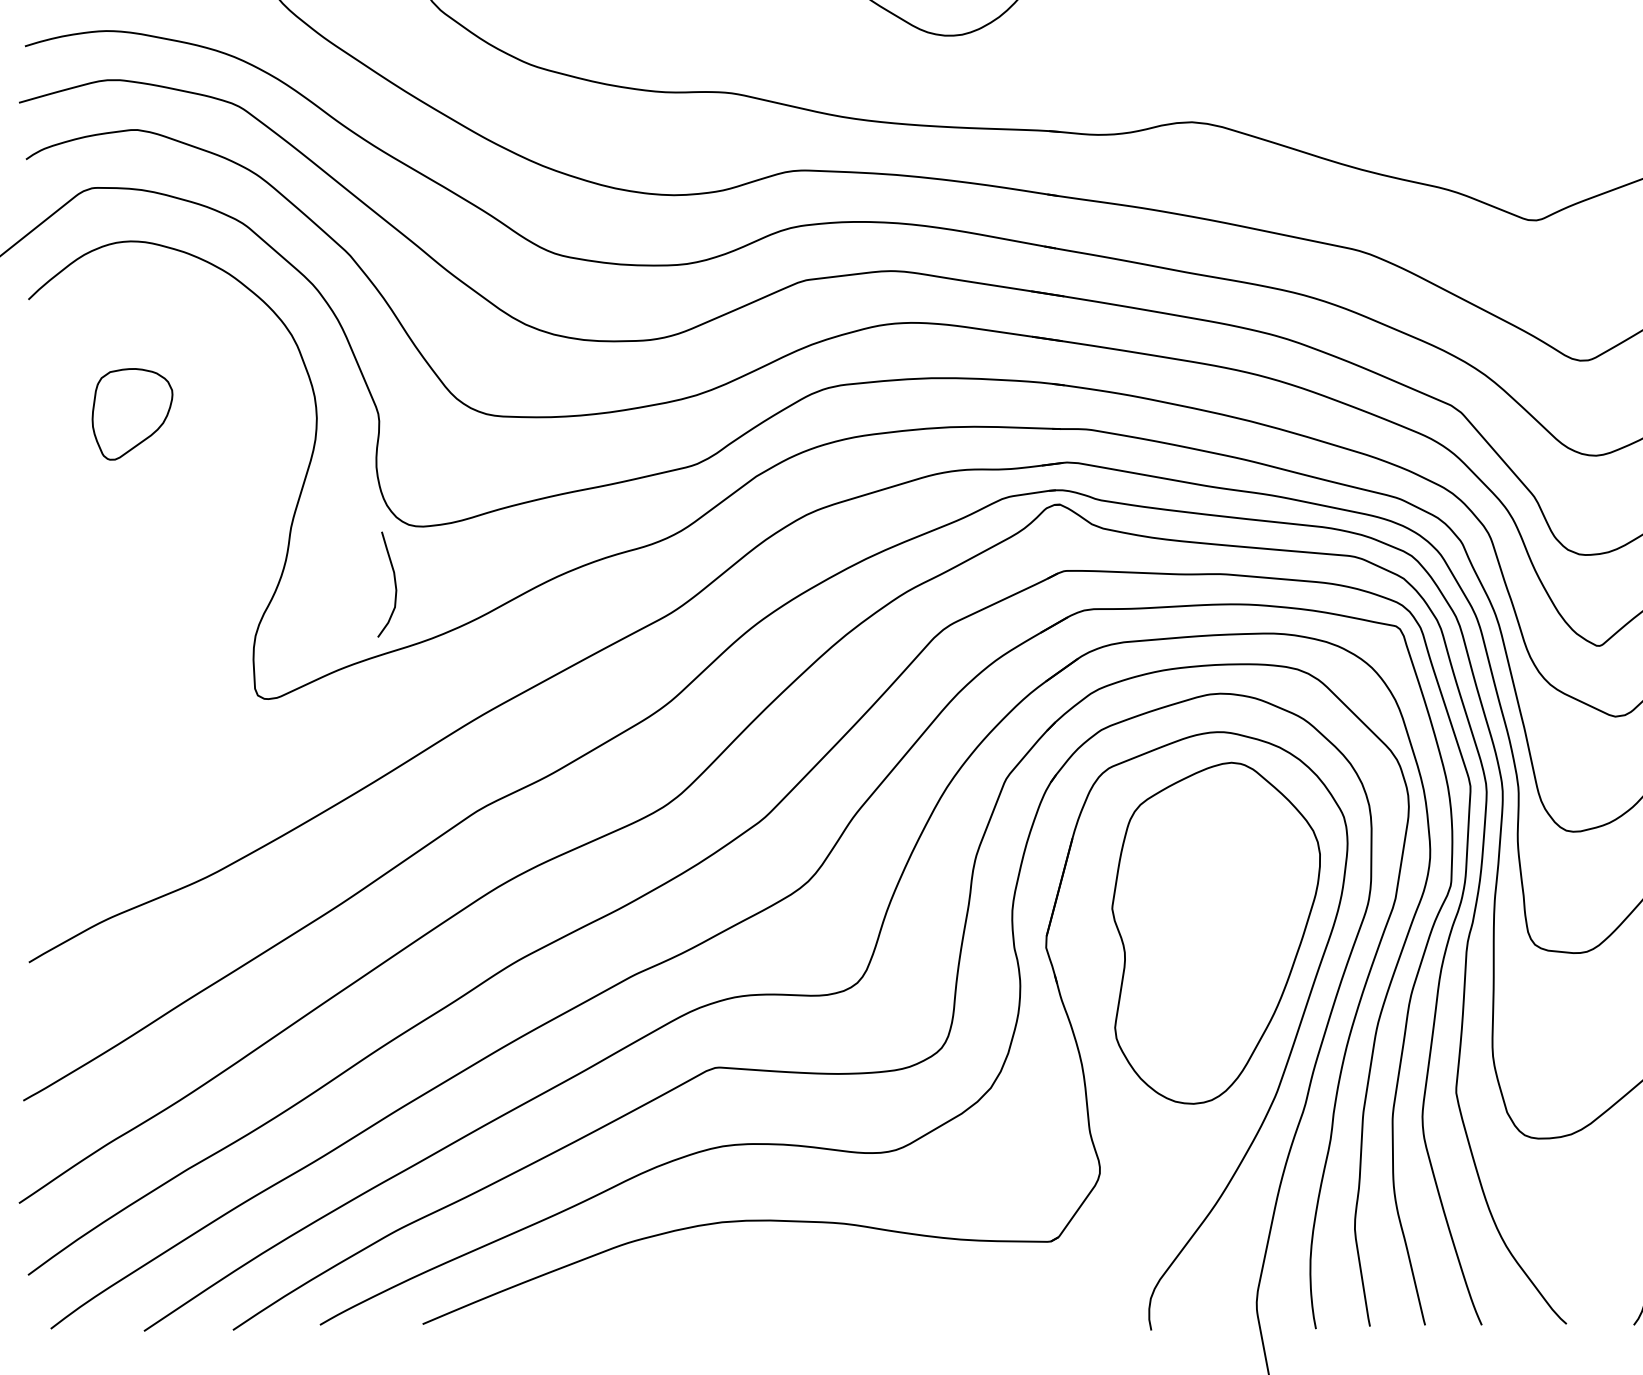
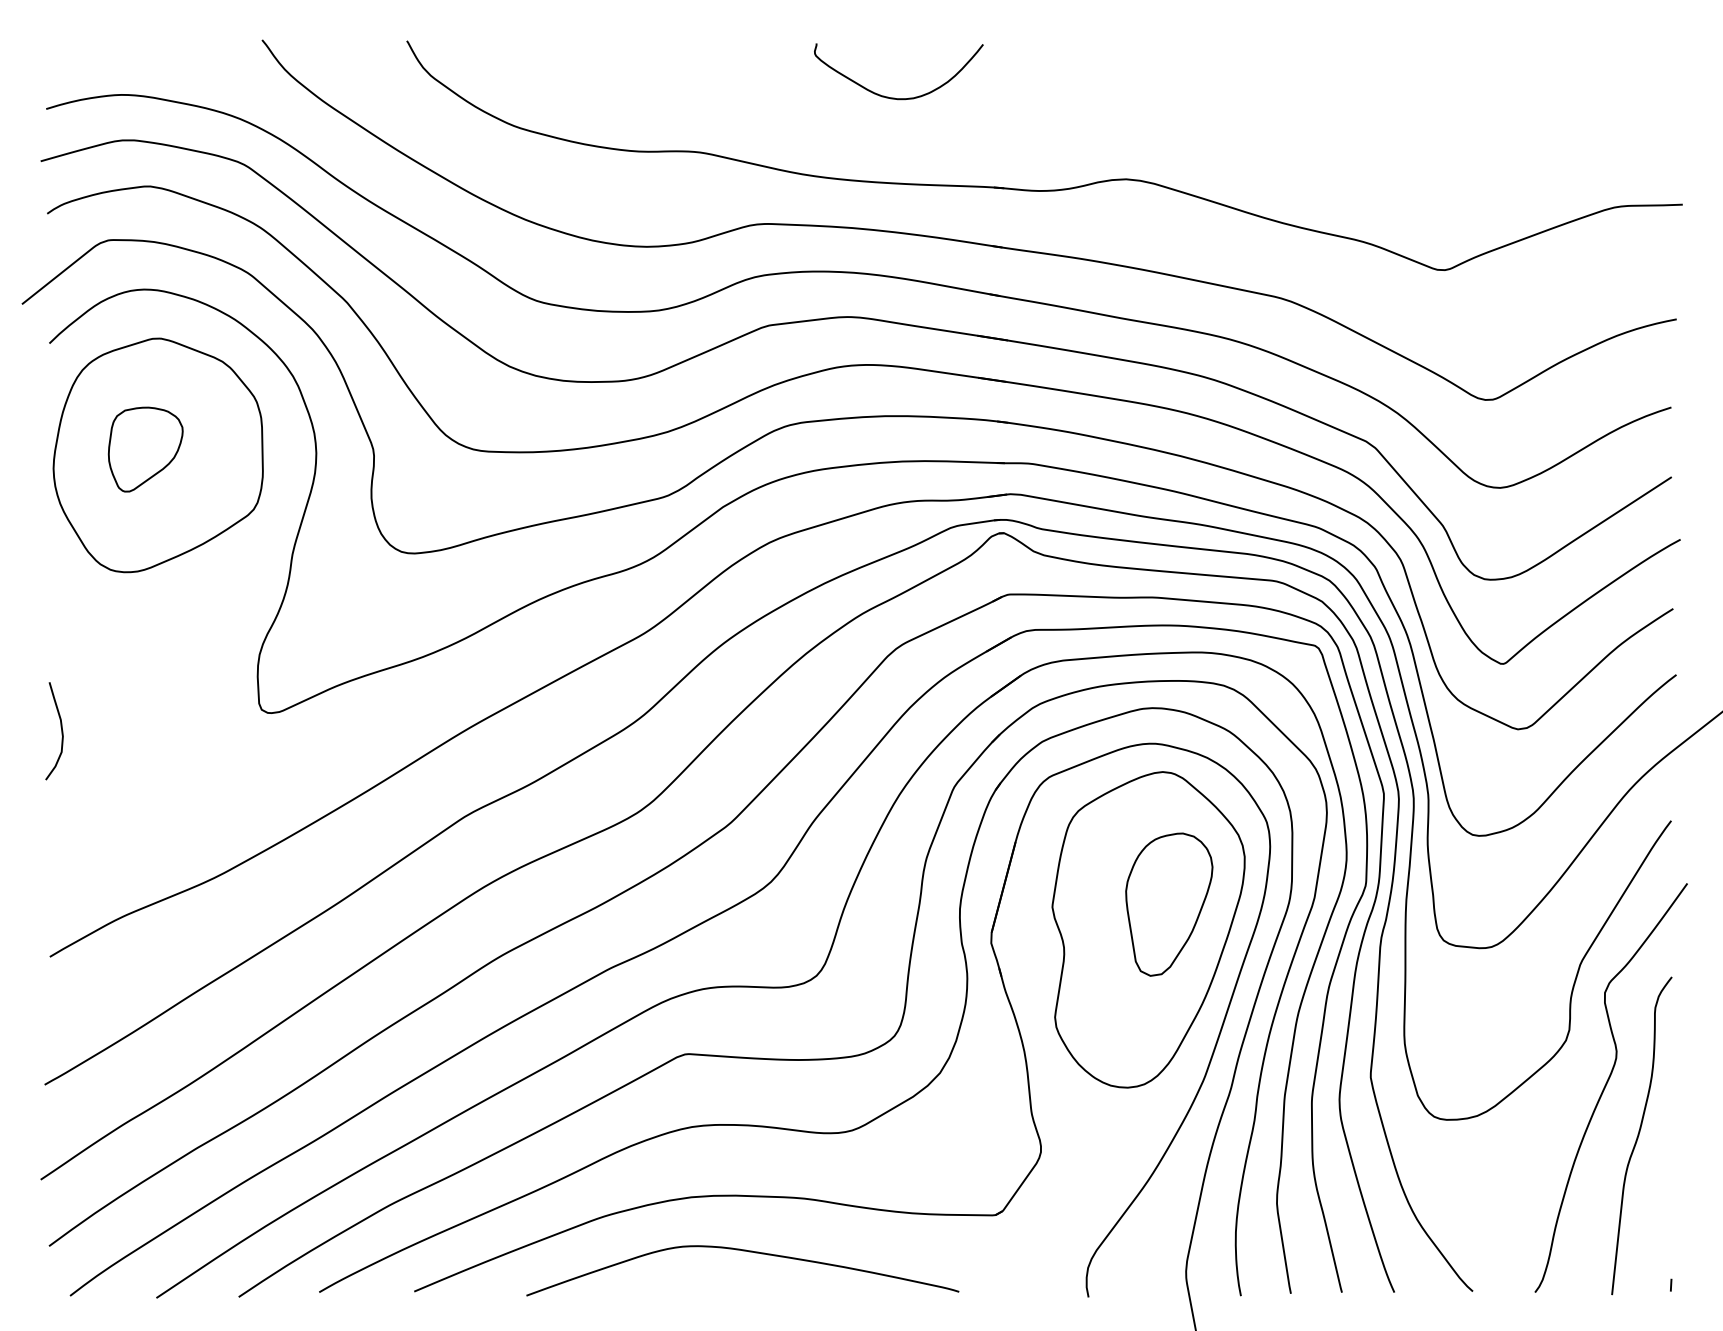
part: (145, 420) -> (157, 455), added
curve: (394, 584) -> (61, 731), moved
part: (1238, 905) -> (1169, 904), added
curve: (777, 1280) -> (742, 1251), added

